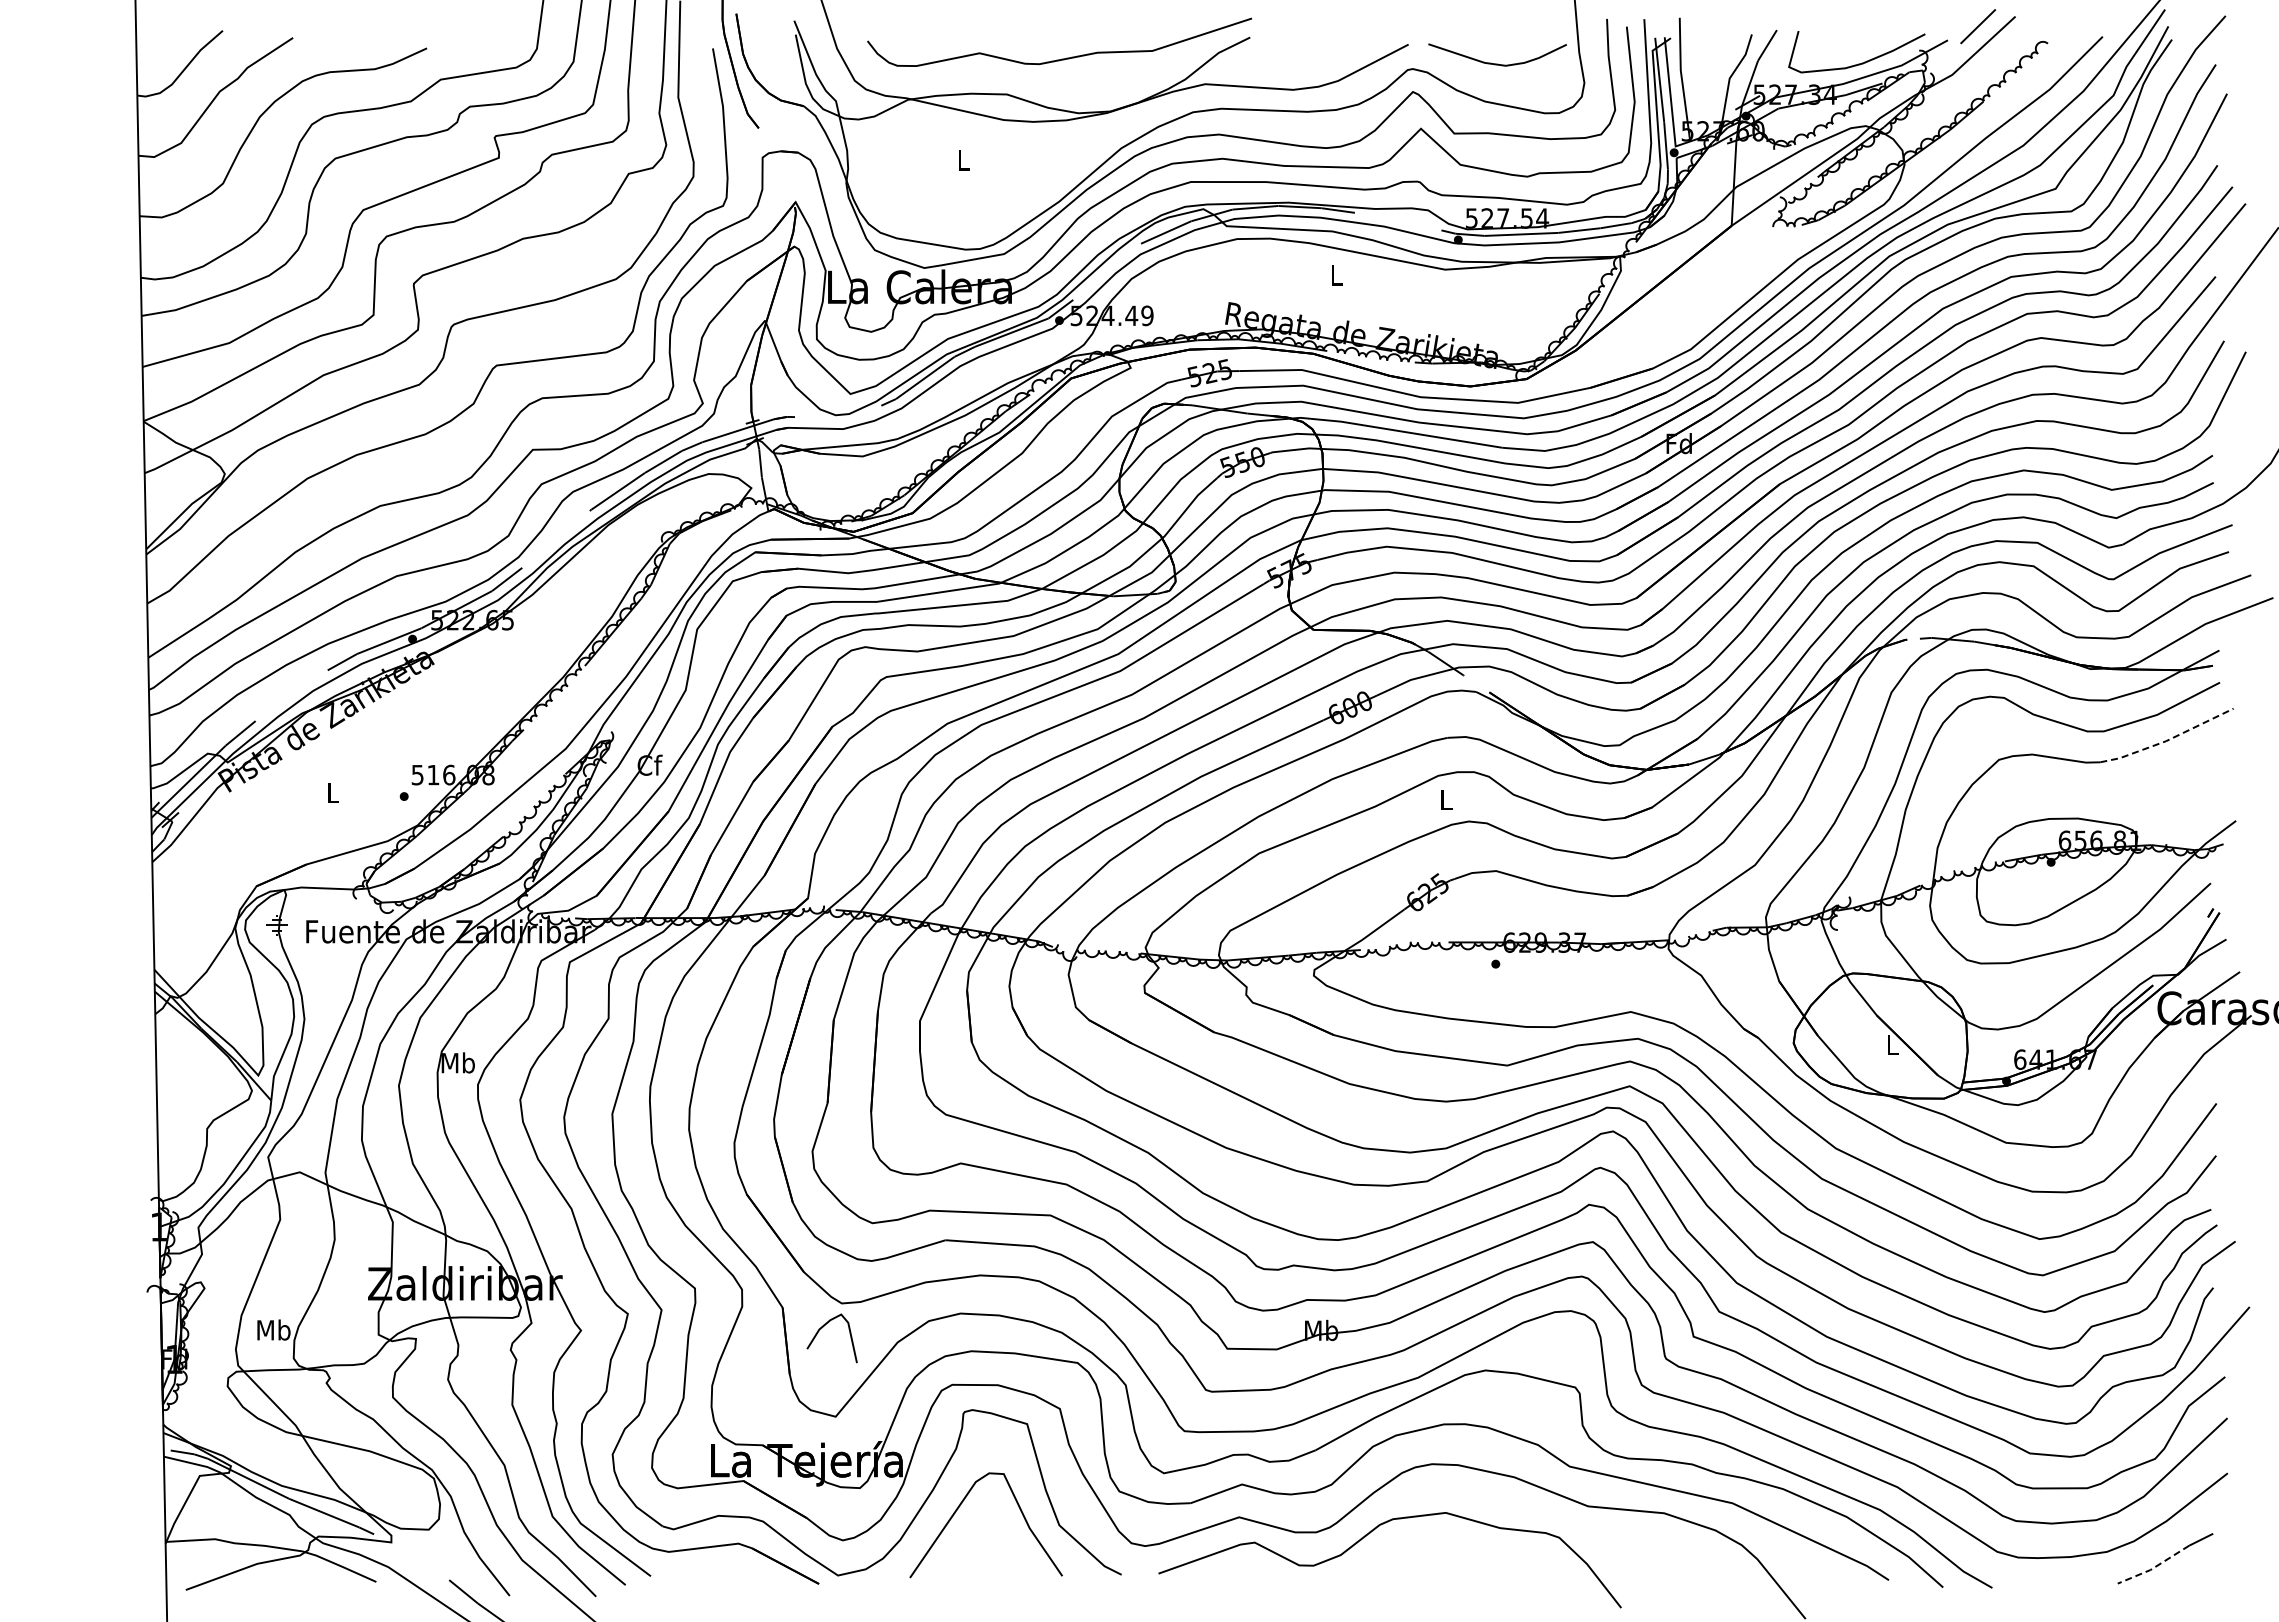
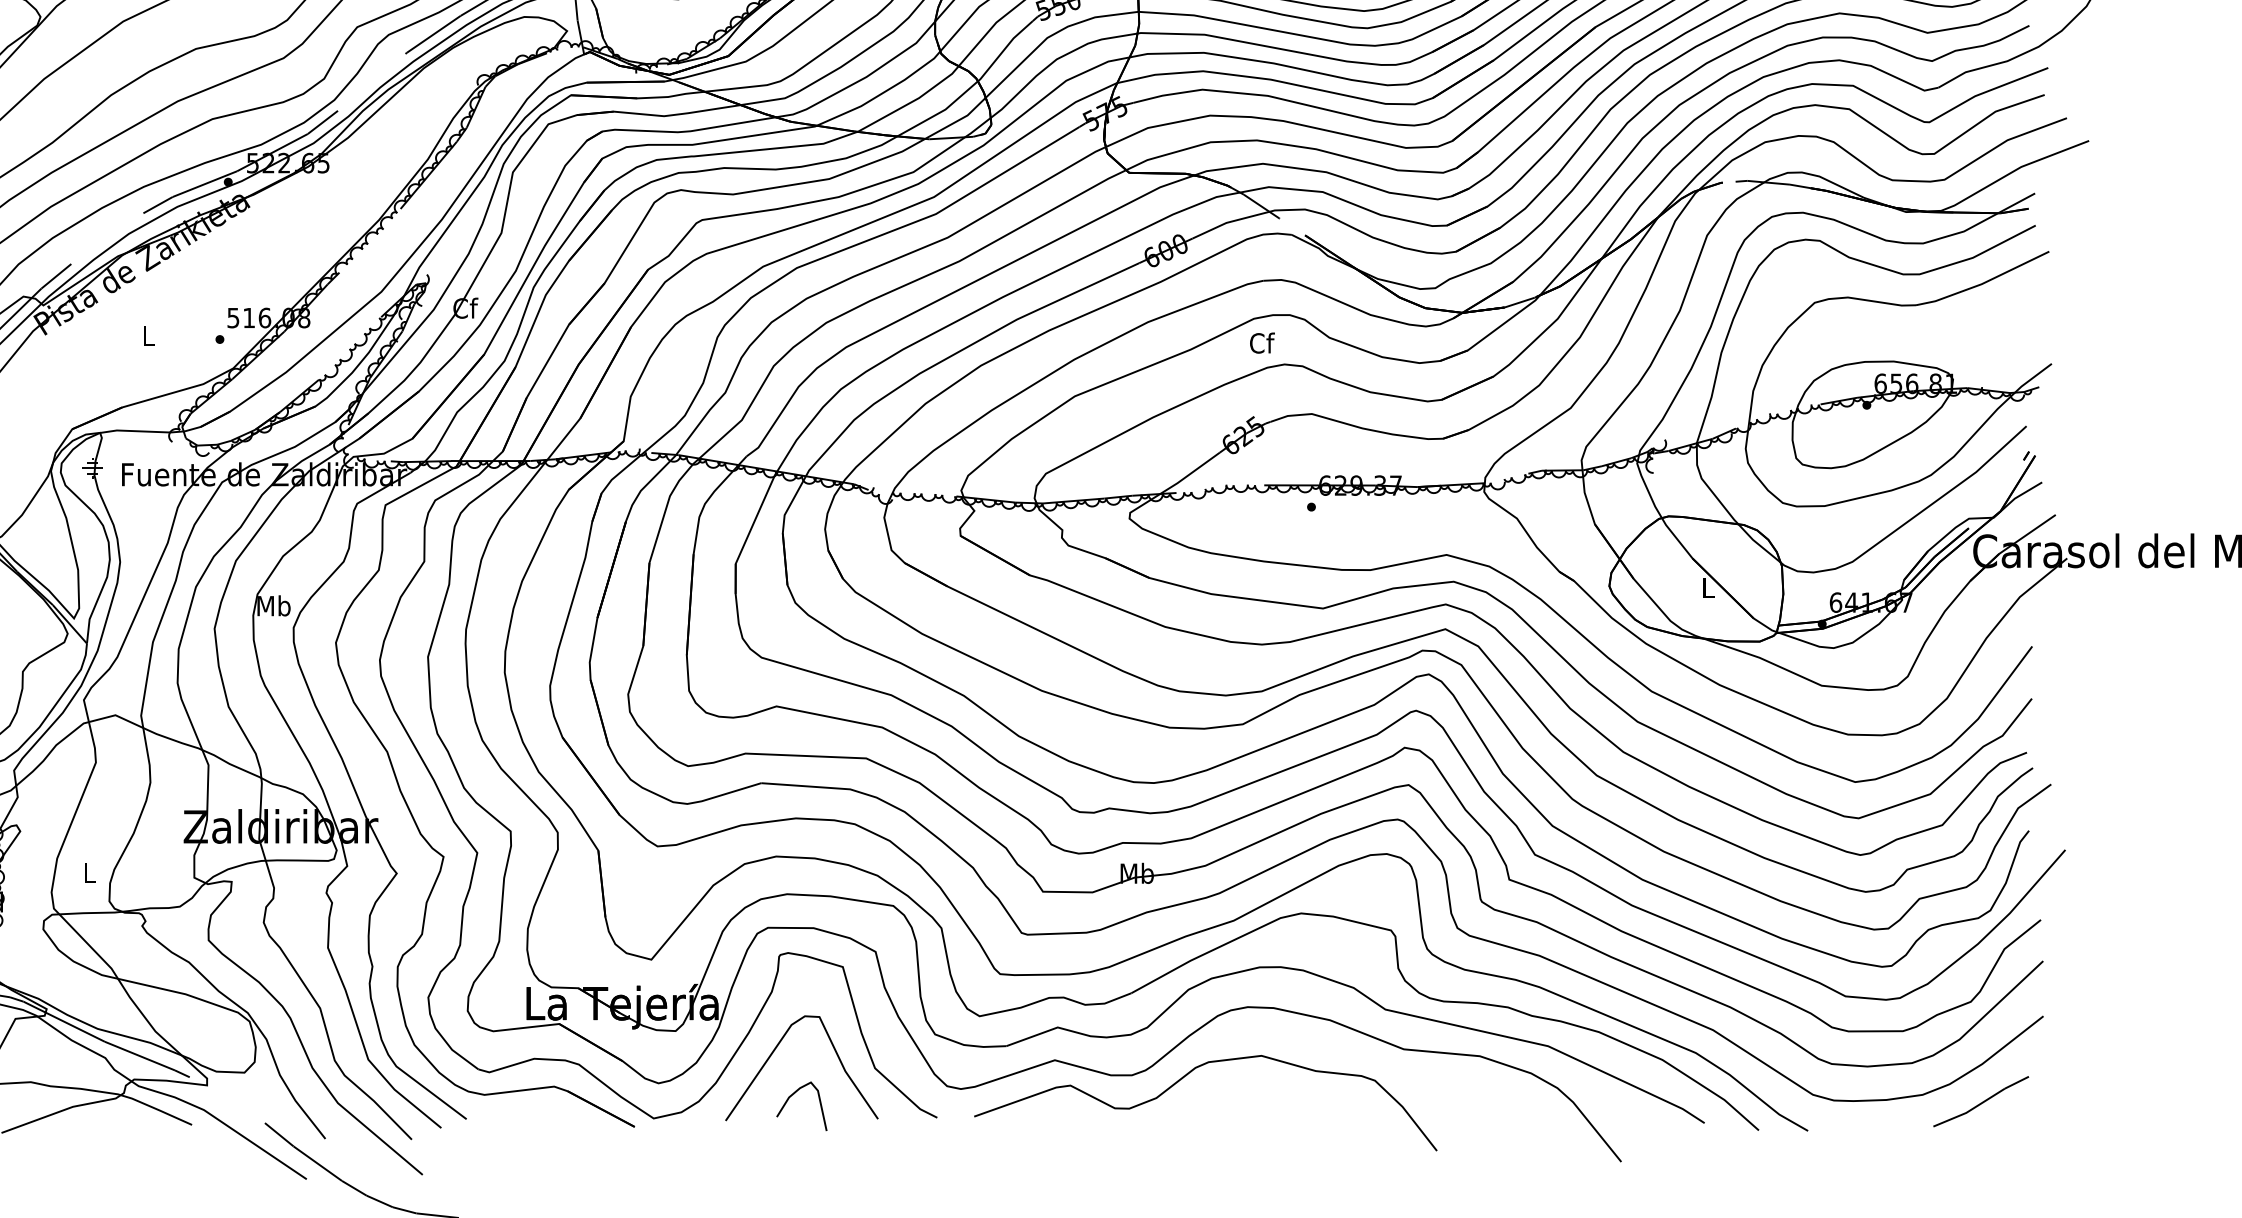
line: (2167, 740) -> (1983, 283), dashed -> solid
text: (1446, 799) -> (1262, 342), L -> Cf
curve: (822, 1328) -> (792, 1096), moved
text: (273, 1329) -> (89, 872), Mb -> L
line: (2153, 1567) -> (1969, 1110), dashed -> solid

